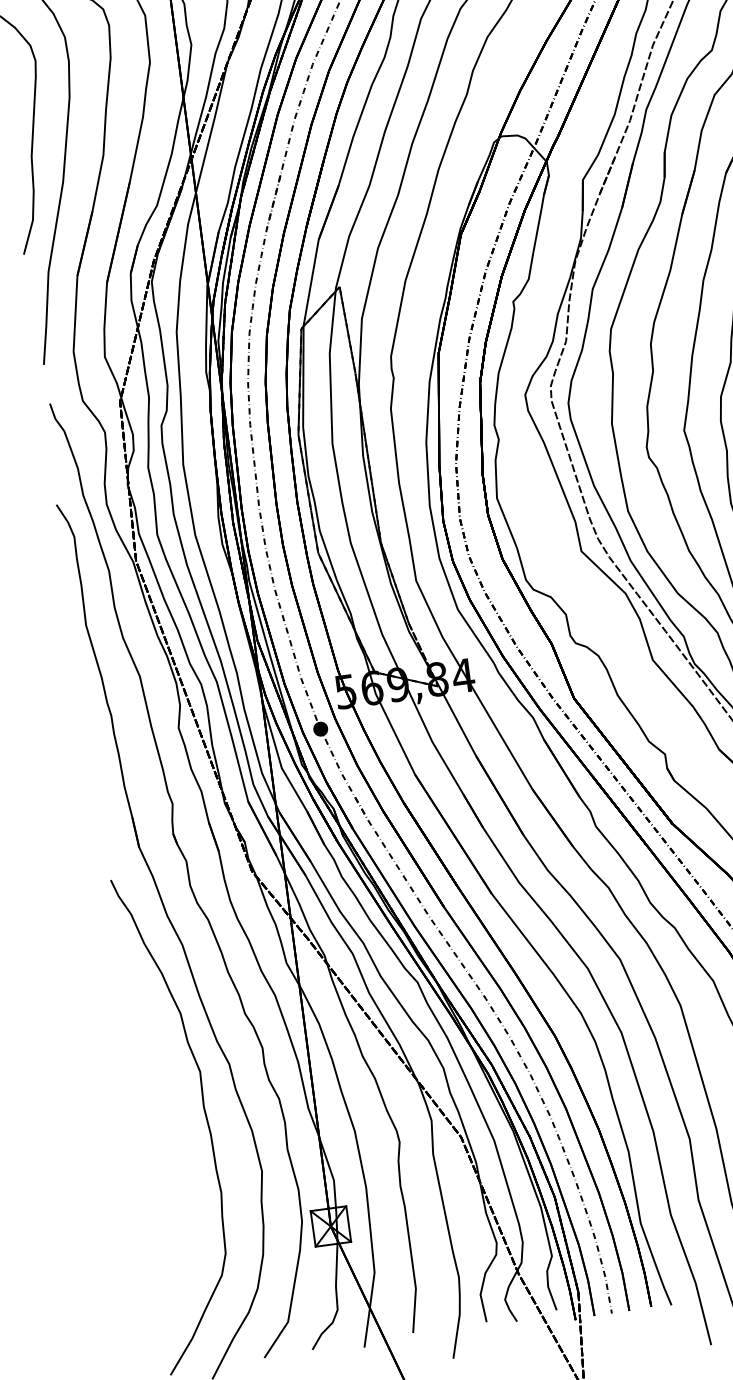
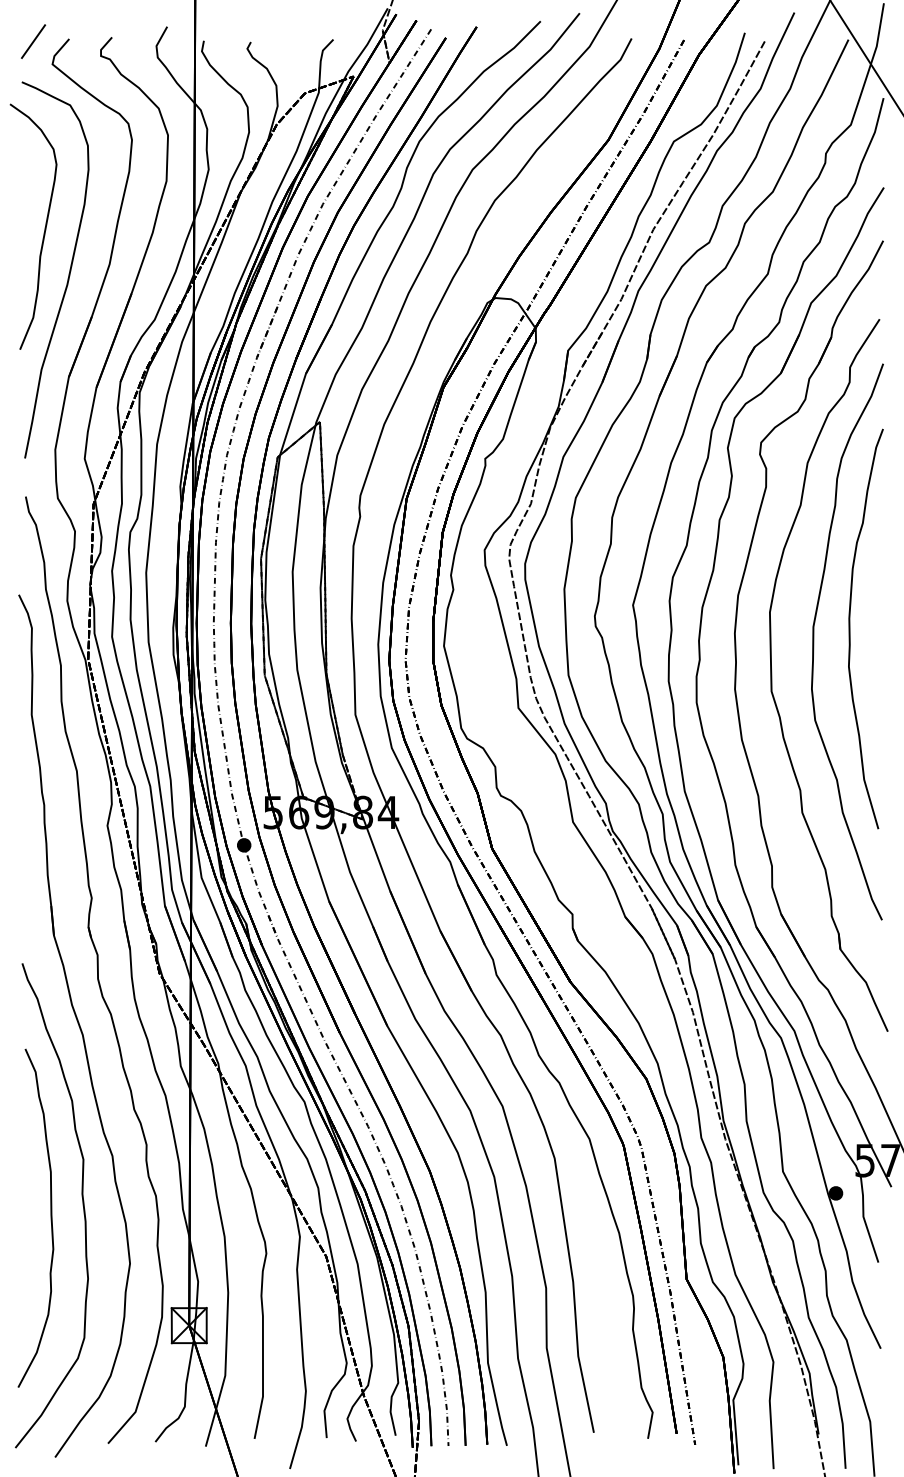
curve: (174, 1135) -> (50, 1217), added

